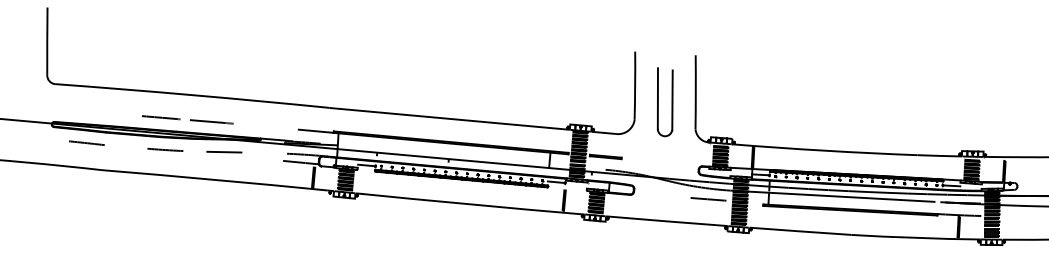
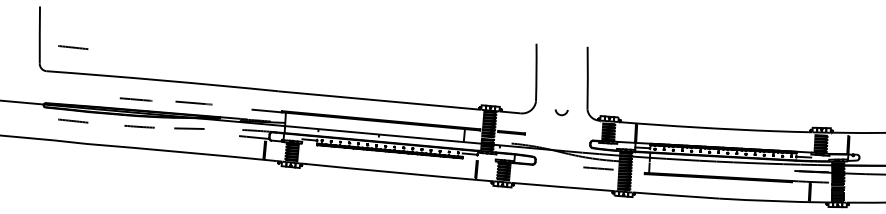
line: (86, 55) -> (72, 47), added
line: (657, 98) -> (555, 83), removed
line: (672, 100) -> (568, 85), removed
line: (211, 121) -> (193, 102), moved
line: (846, 196) -> (715, 166), removed

